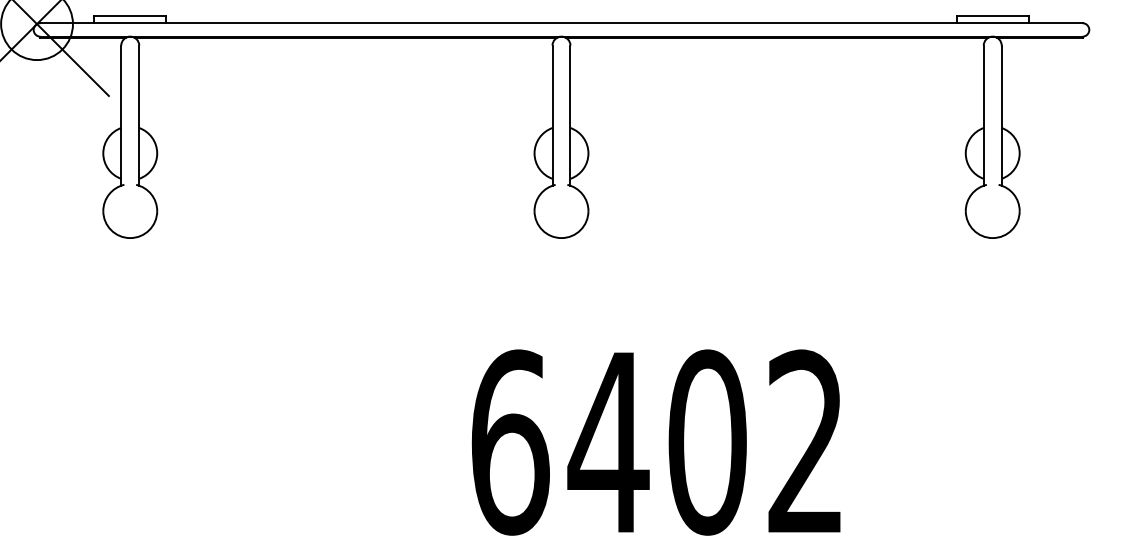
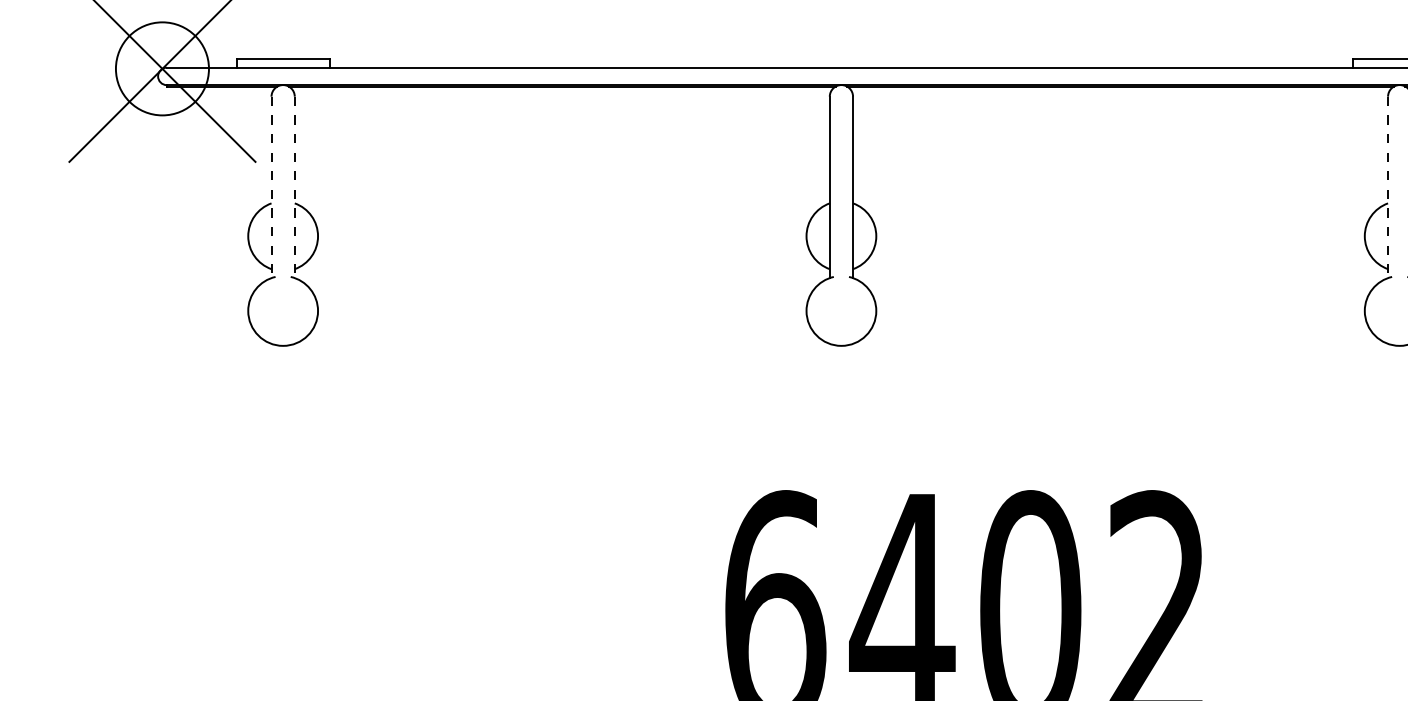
line: (121, 116) -> (271, 188), solid -> dashed
line: (139, 116) -> (295, 188), solid -> dashed
line: (983, 116) -> (1387, 188), solid -> dashed

